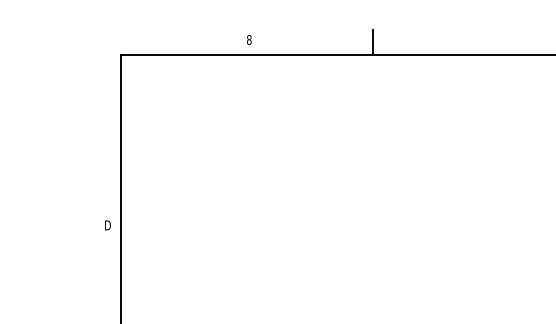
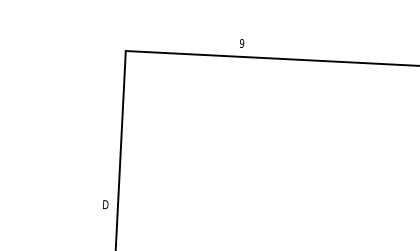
text: (248, 39) -> (241, 42), 8 -> 9
line: (372, 42) -> (353, 51), removed

